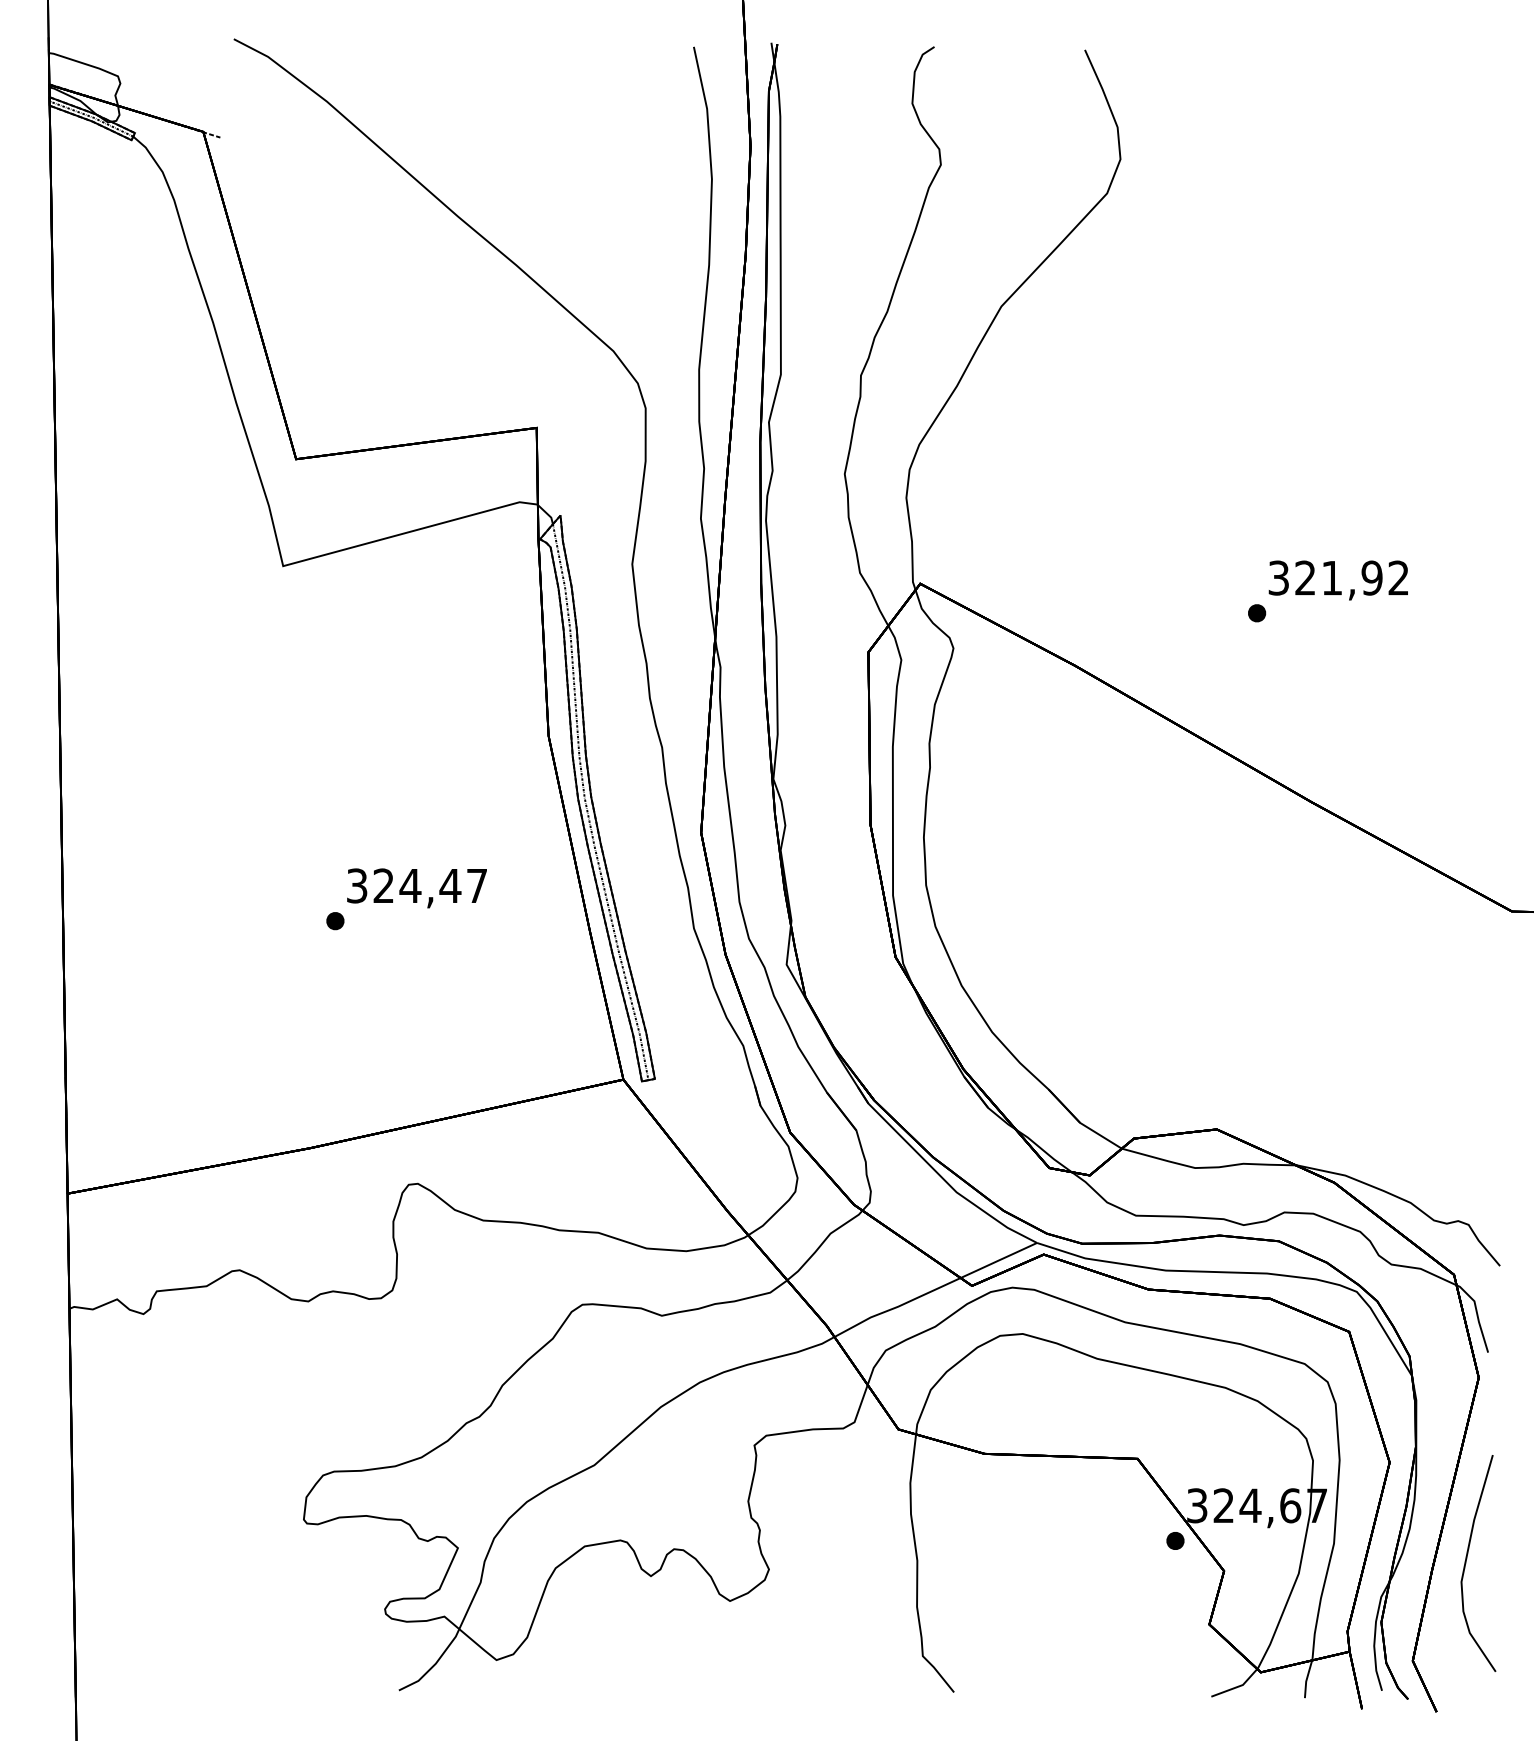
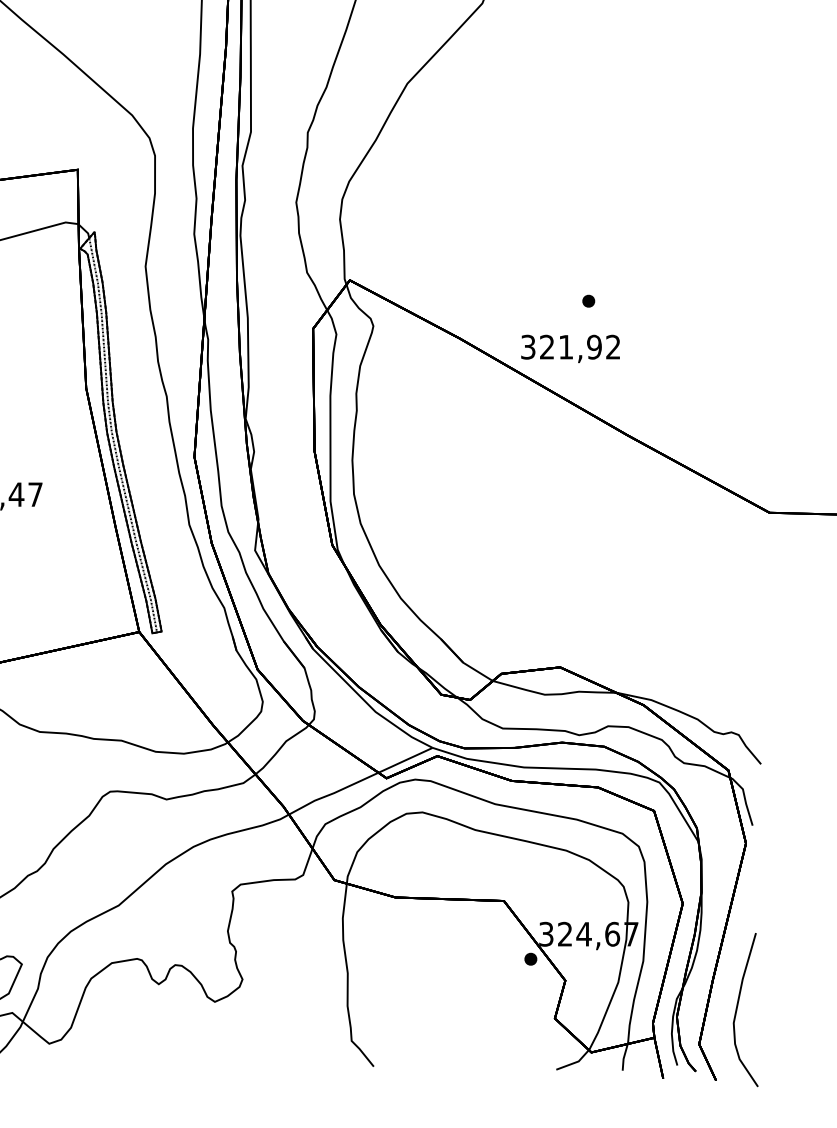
text: (1337, 580) -> (569, 348), moved
curve: (1466, 1563) -> (737, 1009), moved

